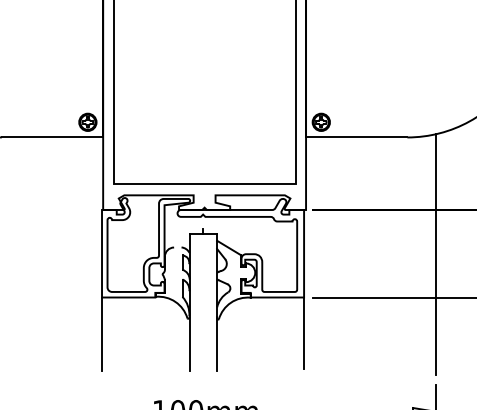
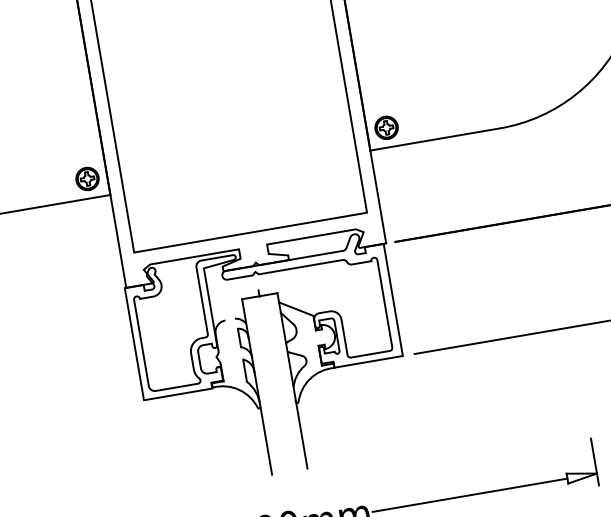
line: (436, 254) -> (563, 271), removed
line: (304, 333) -> (411, 402), removed
line: (102, 334) -> (152, 447), removed

